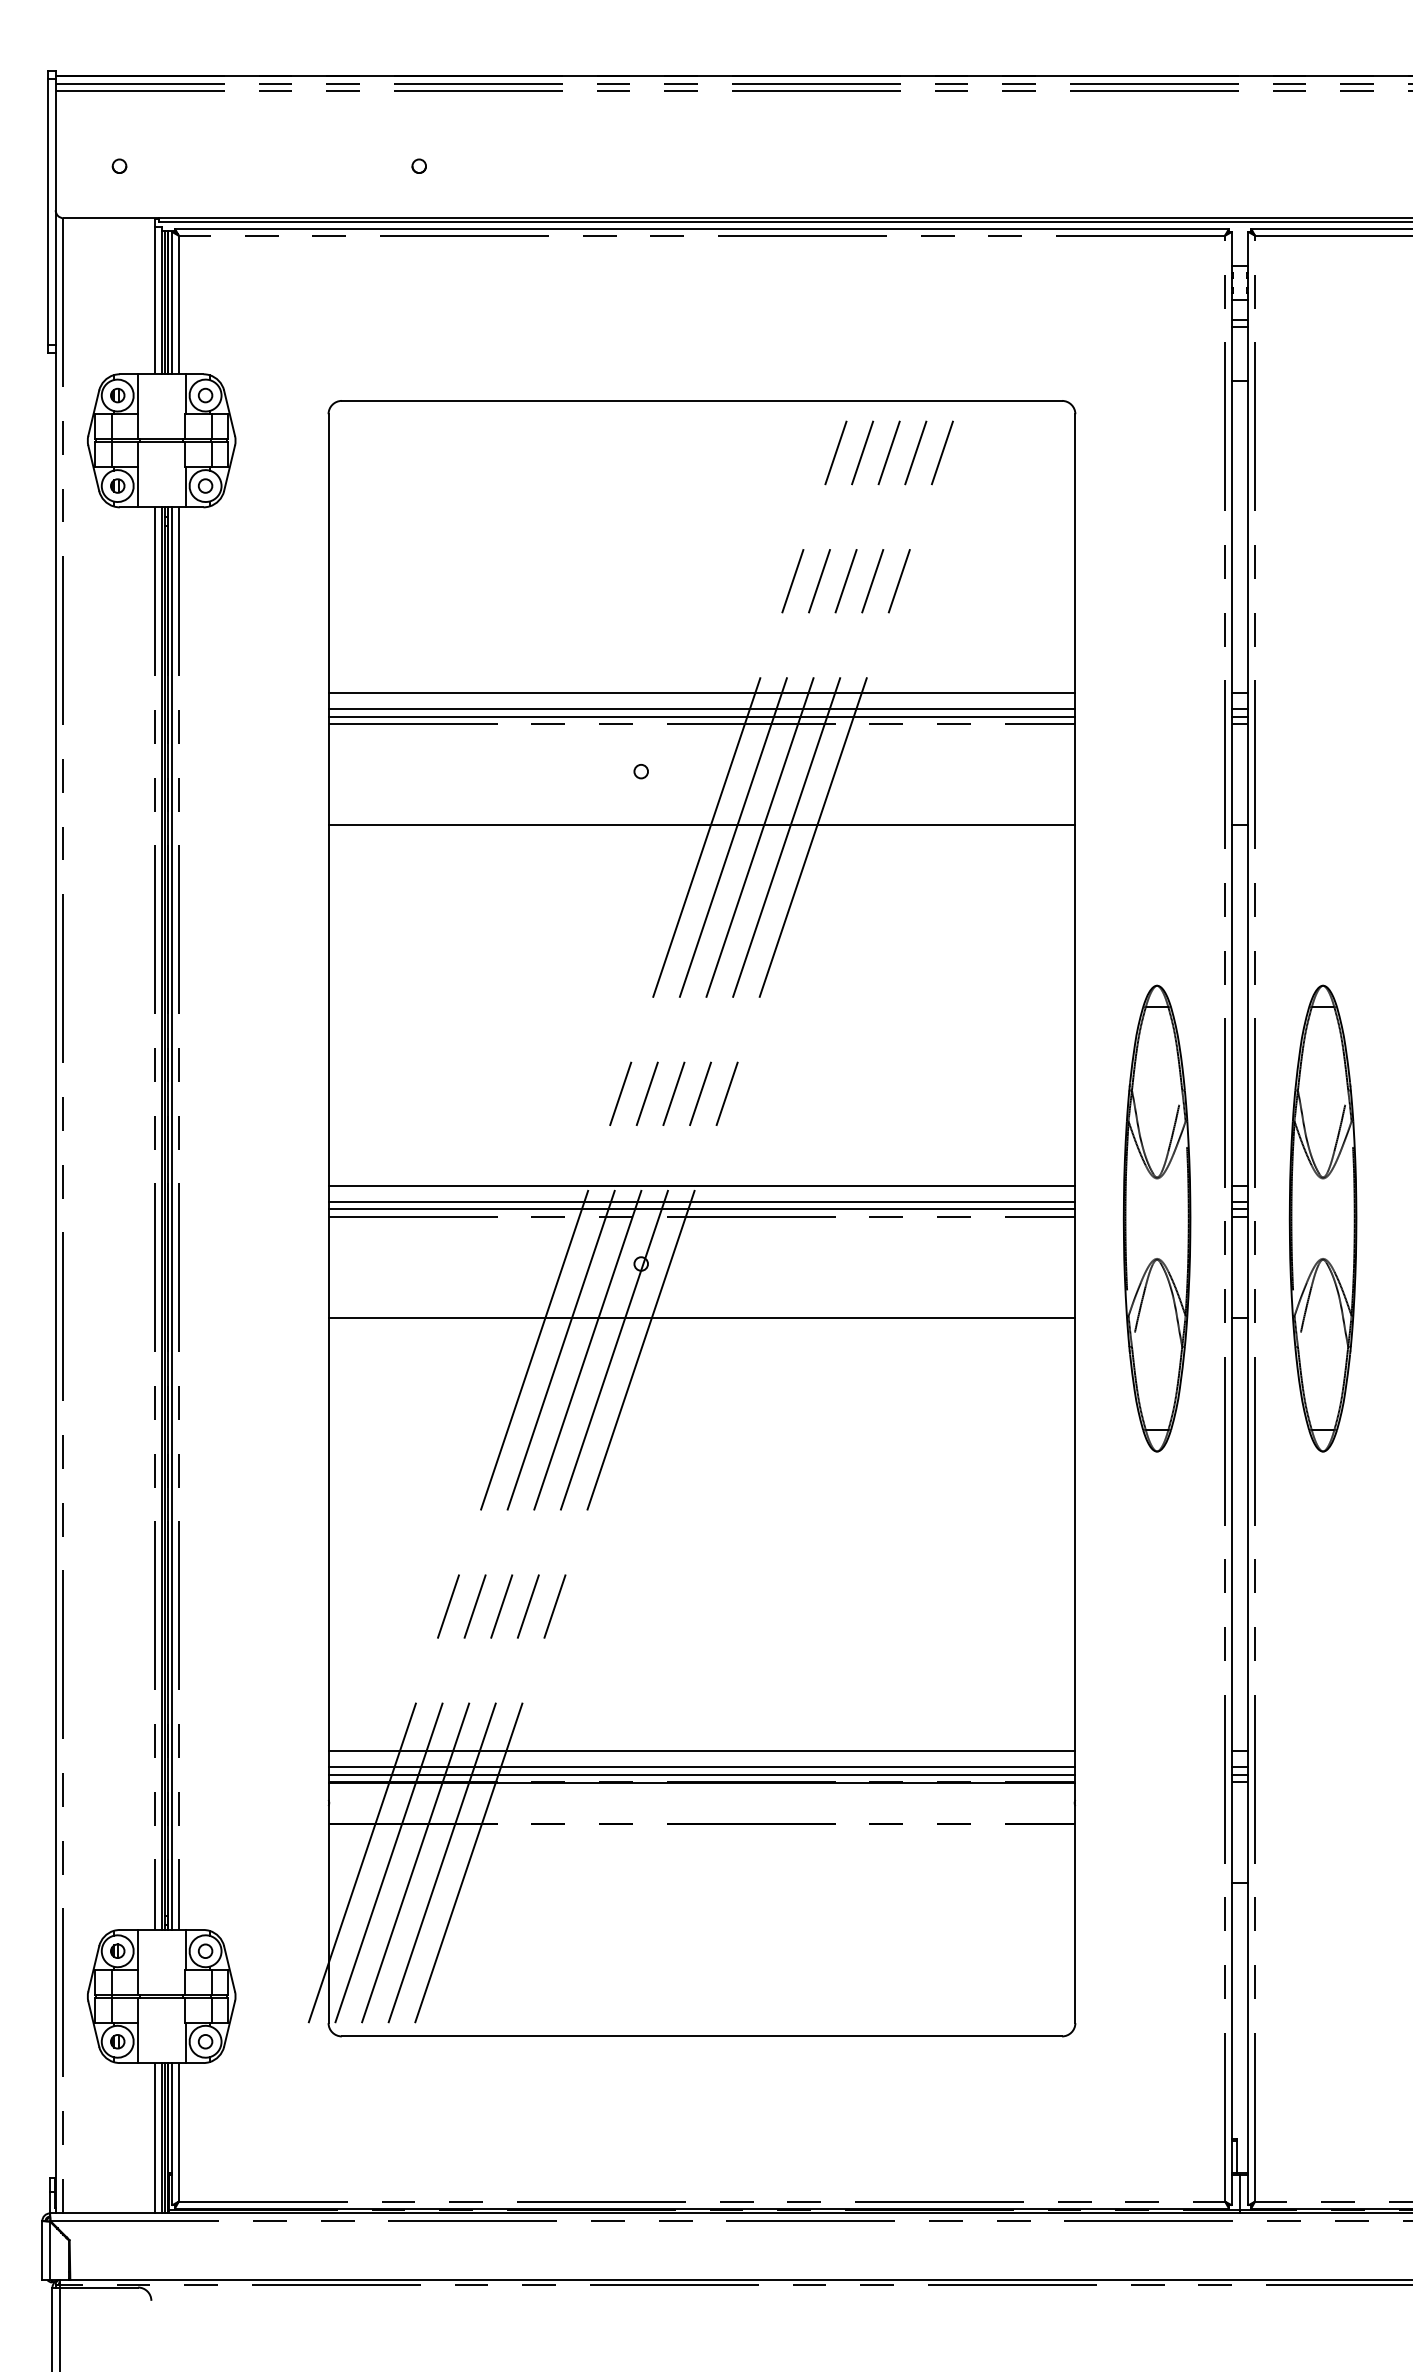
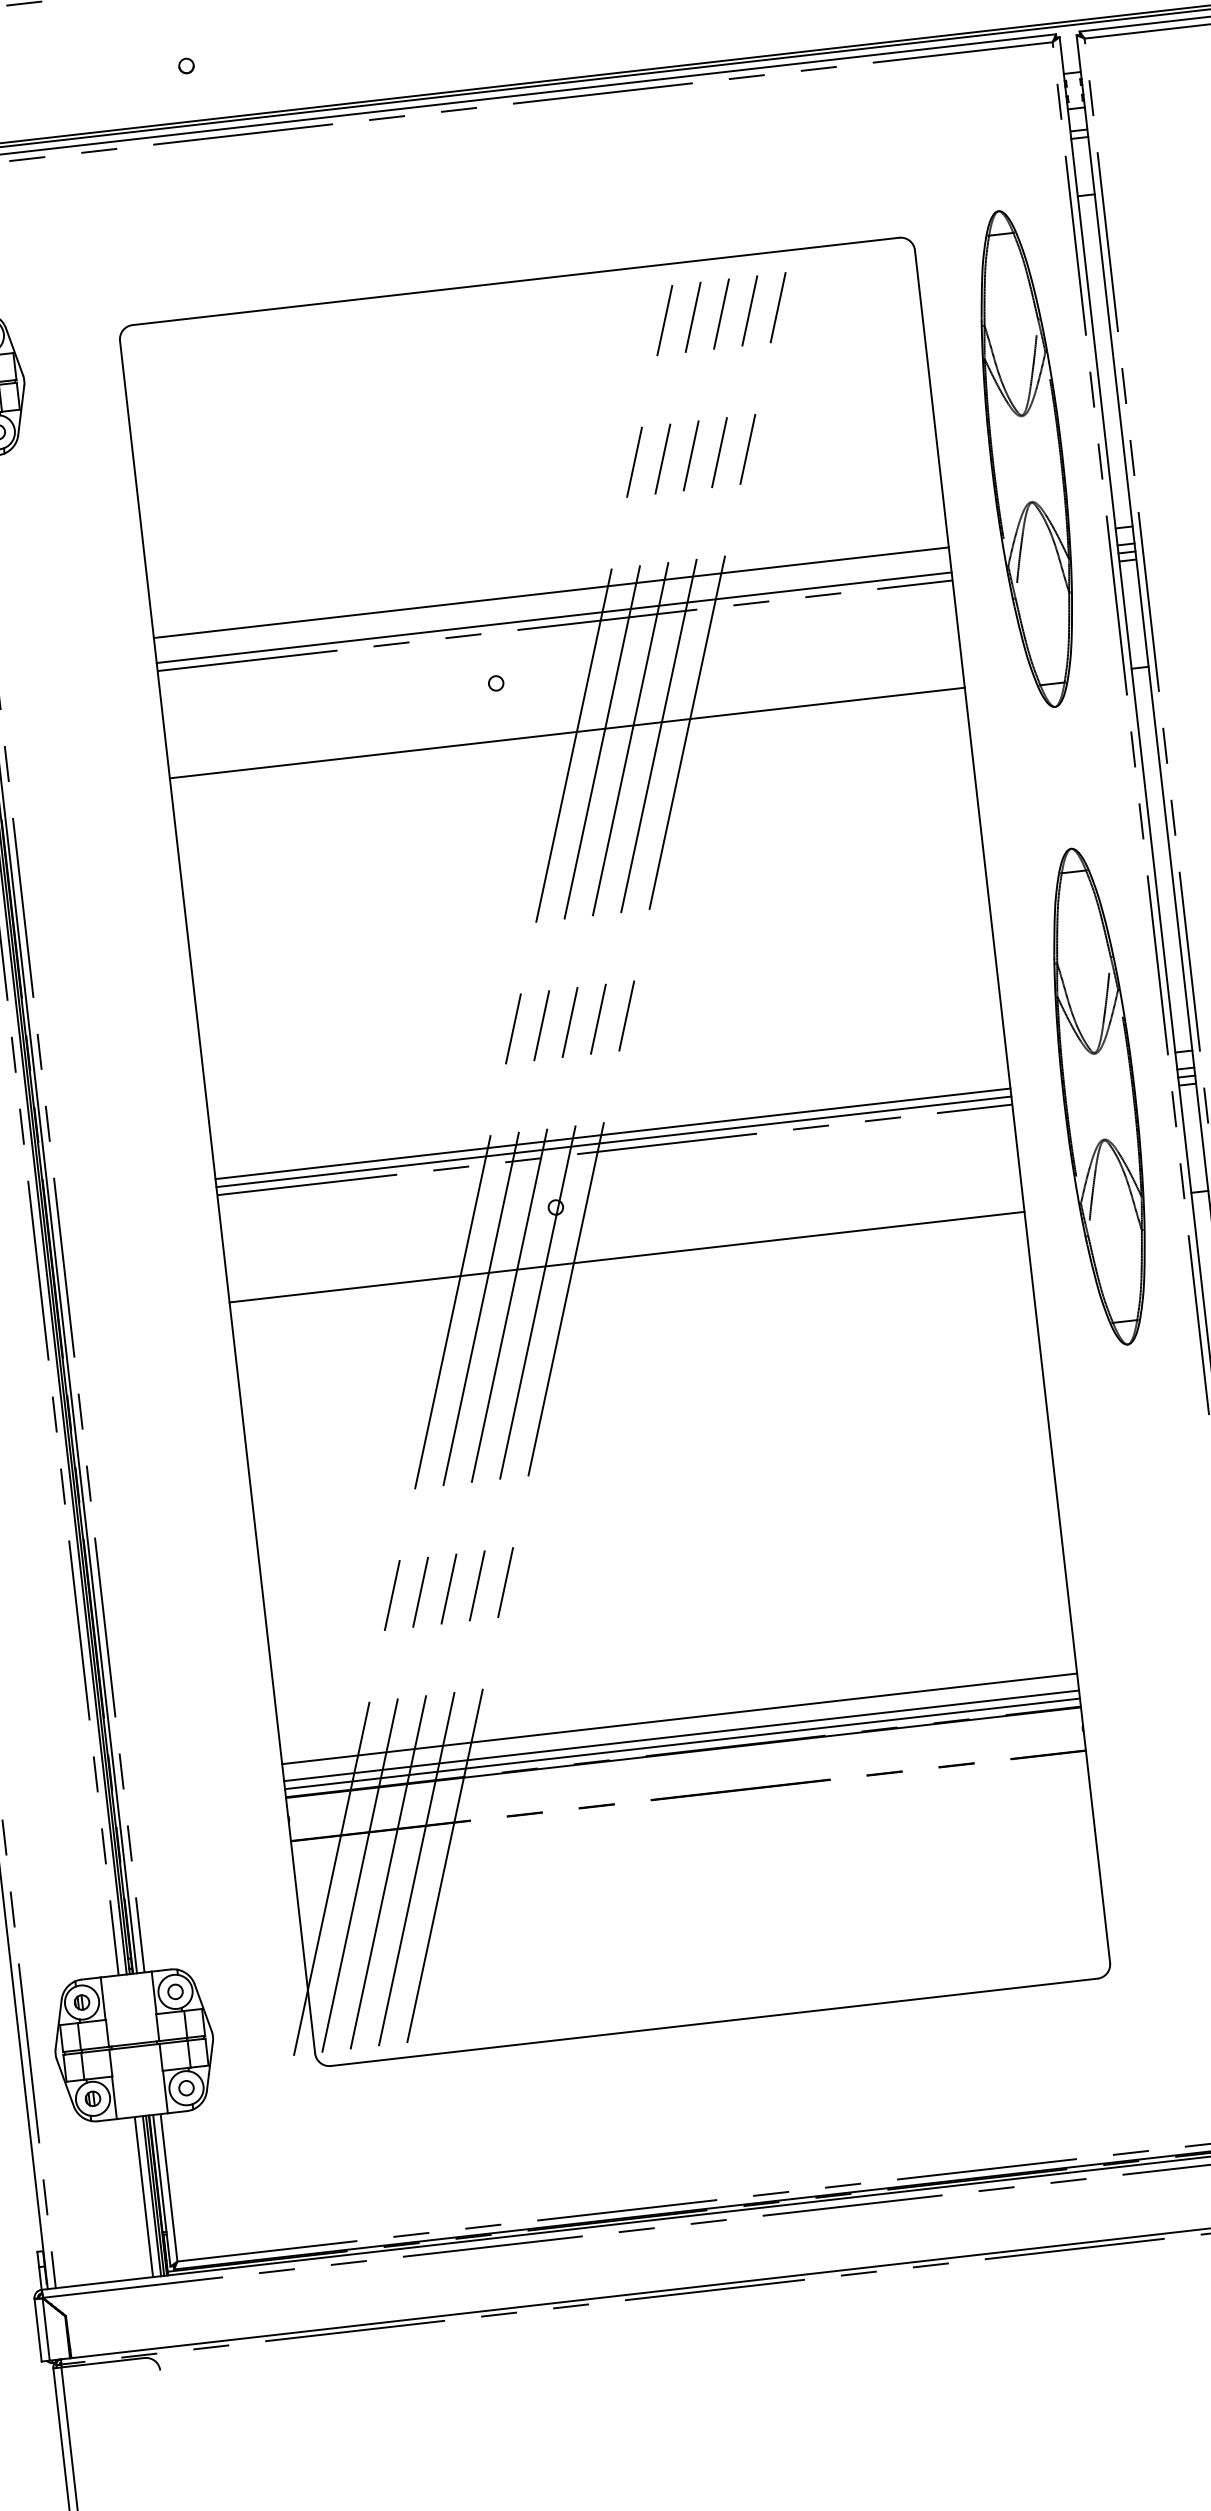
part: (1156, 619) -> (1026, 459), added
line: (701, 709) -> (552, 609), removed
line: (701, 1185) -> (610, 1116), removed

